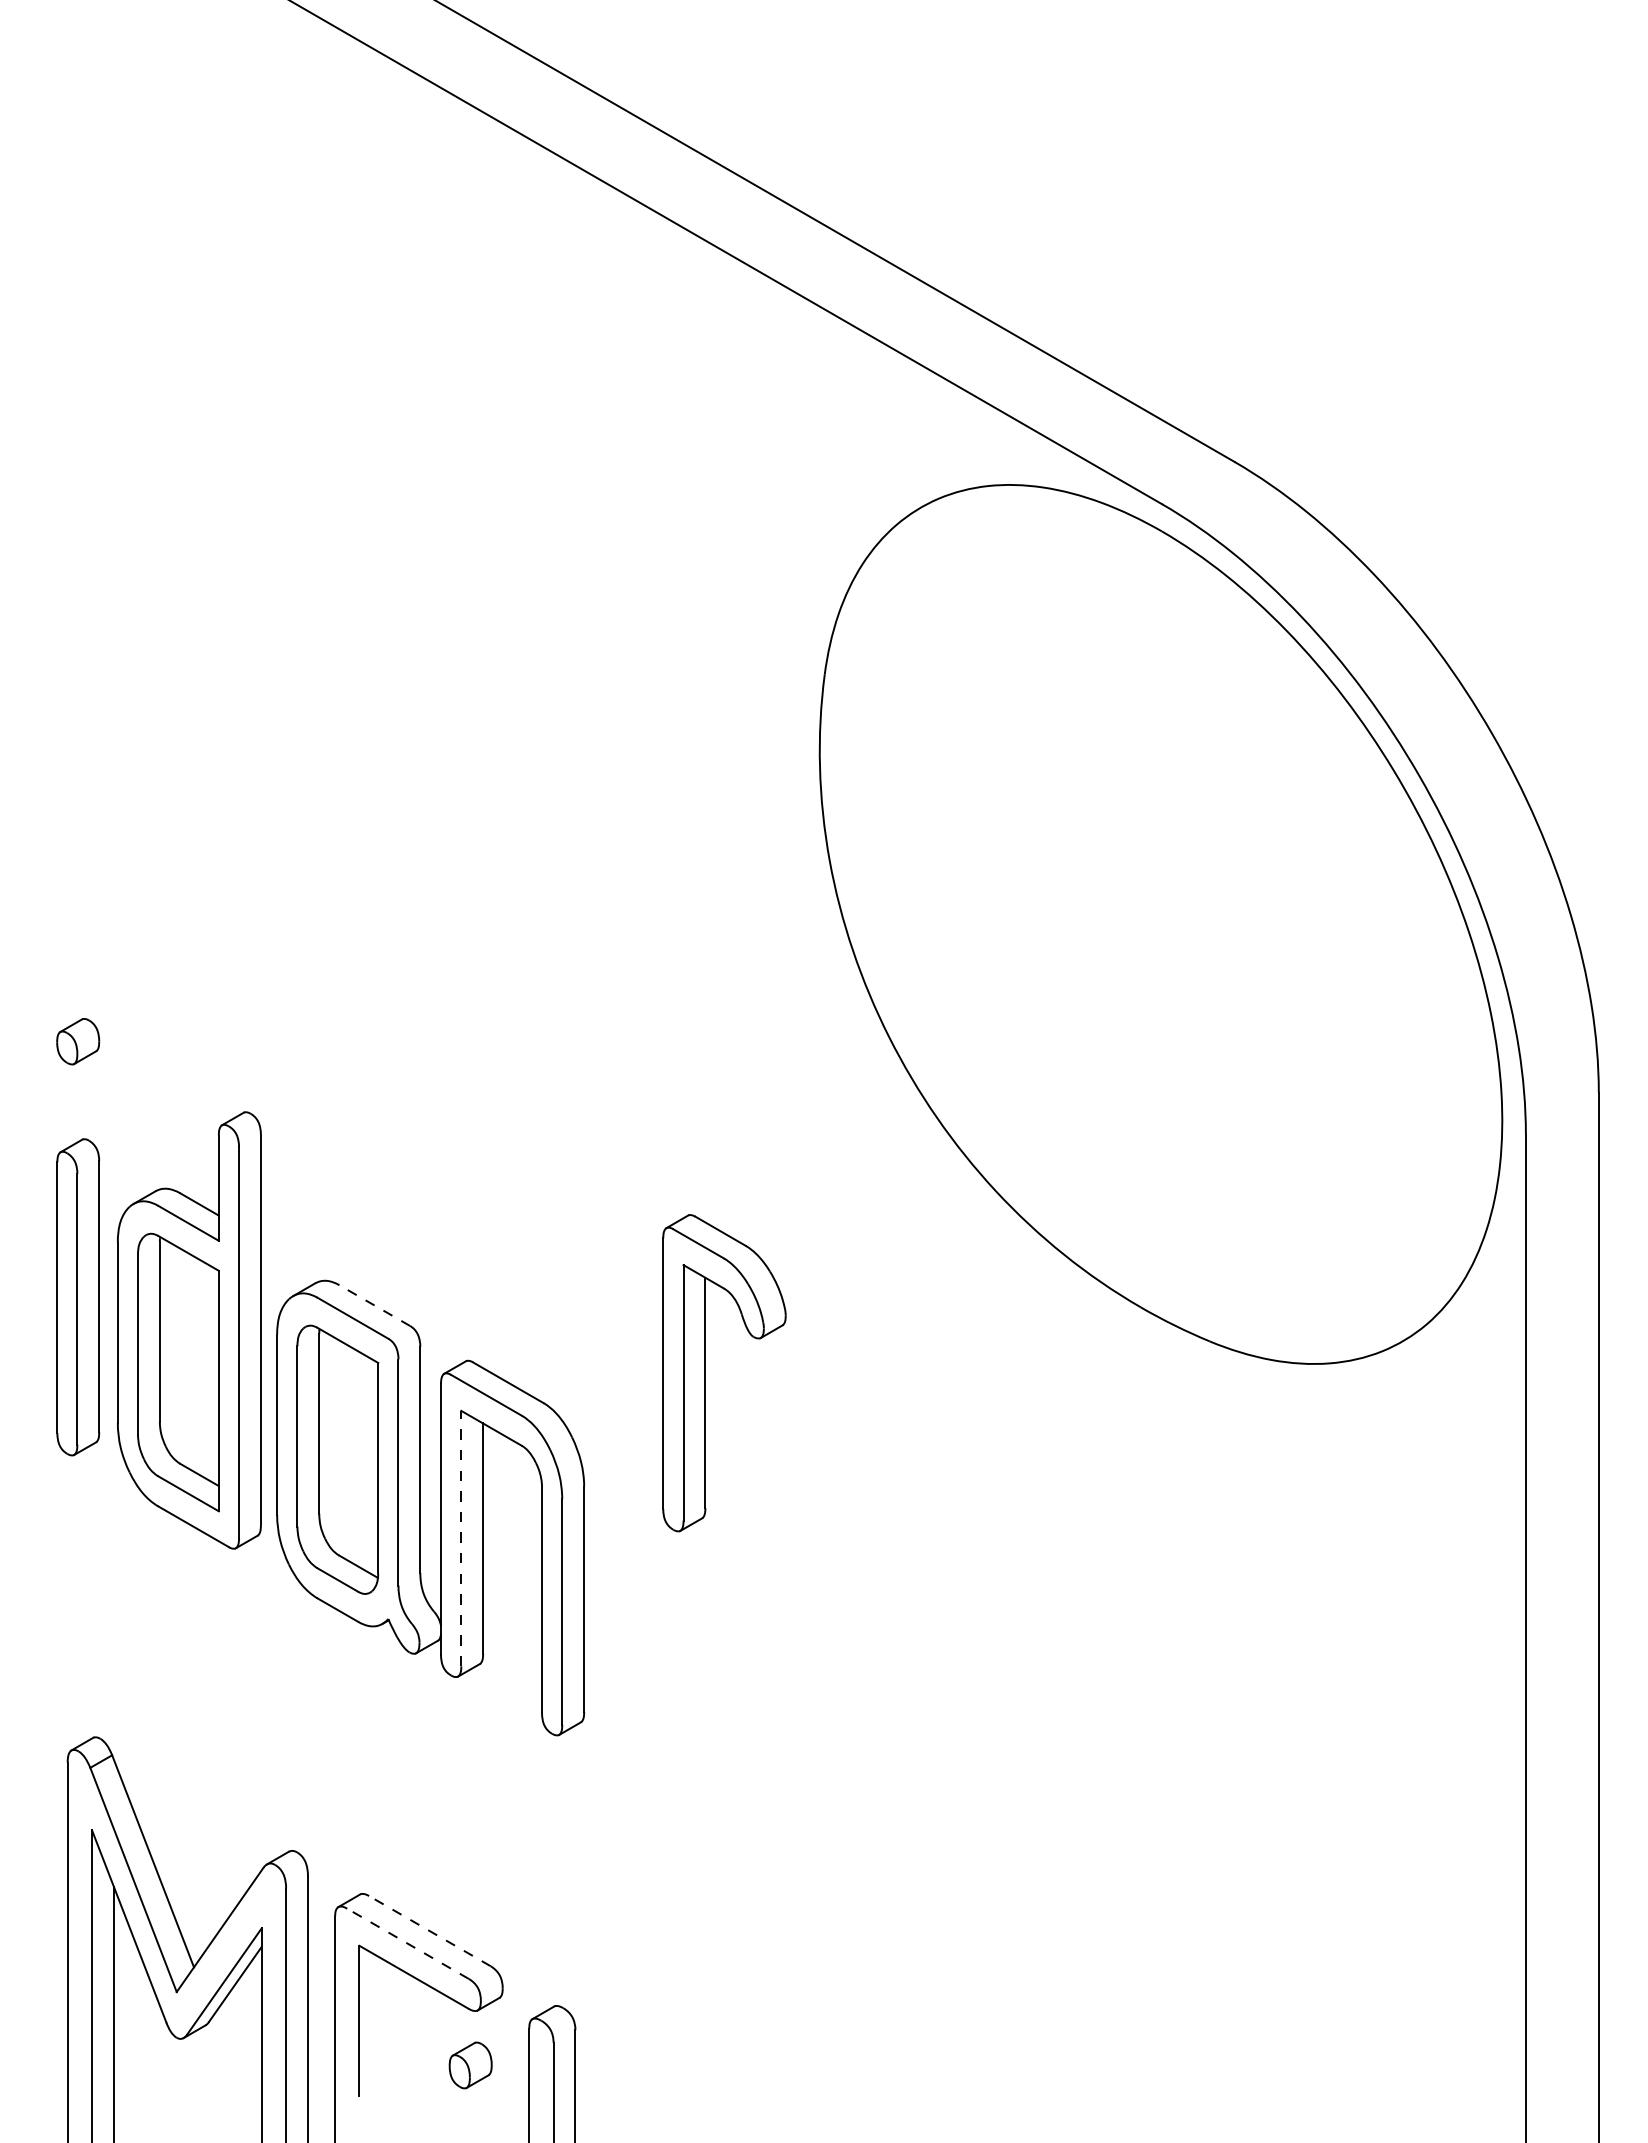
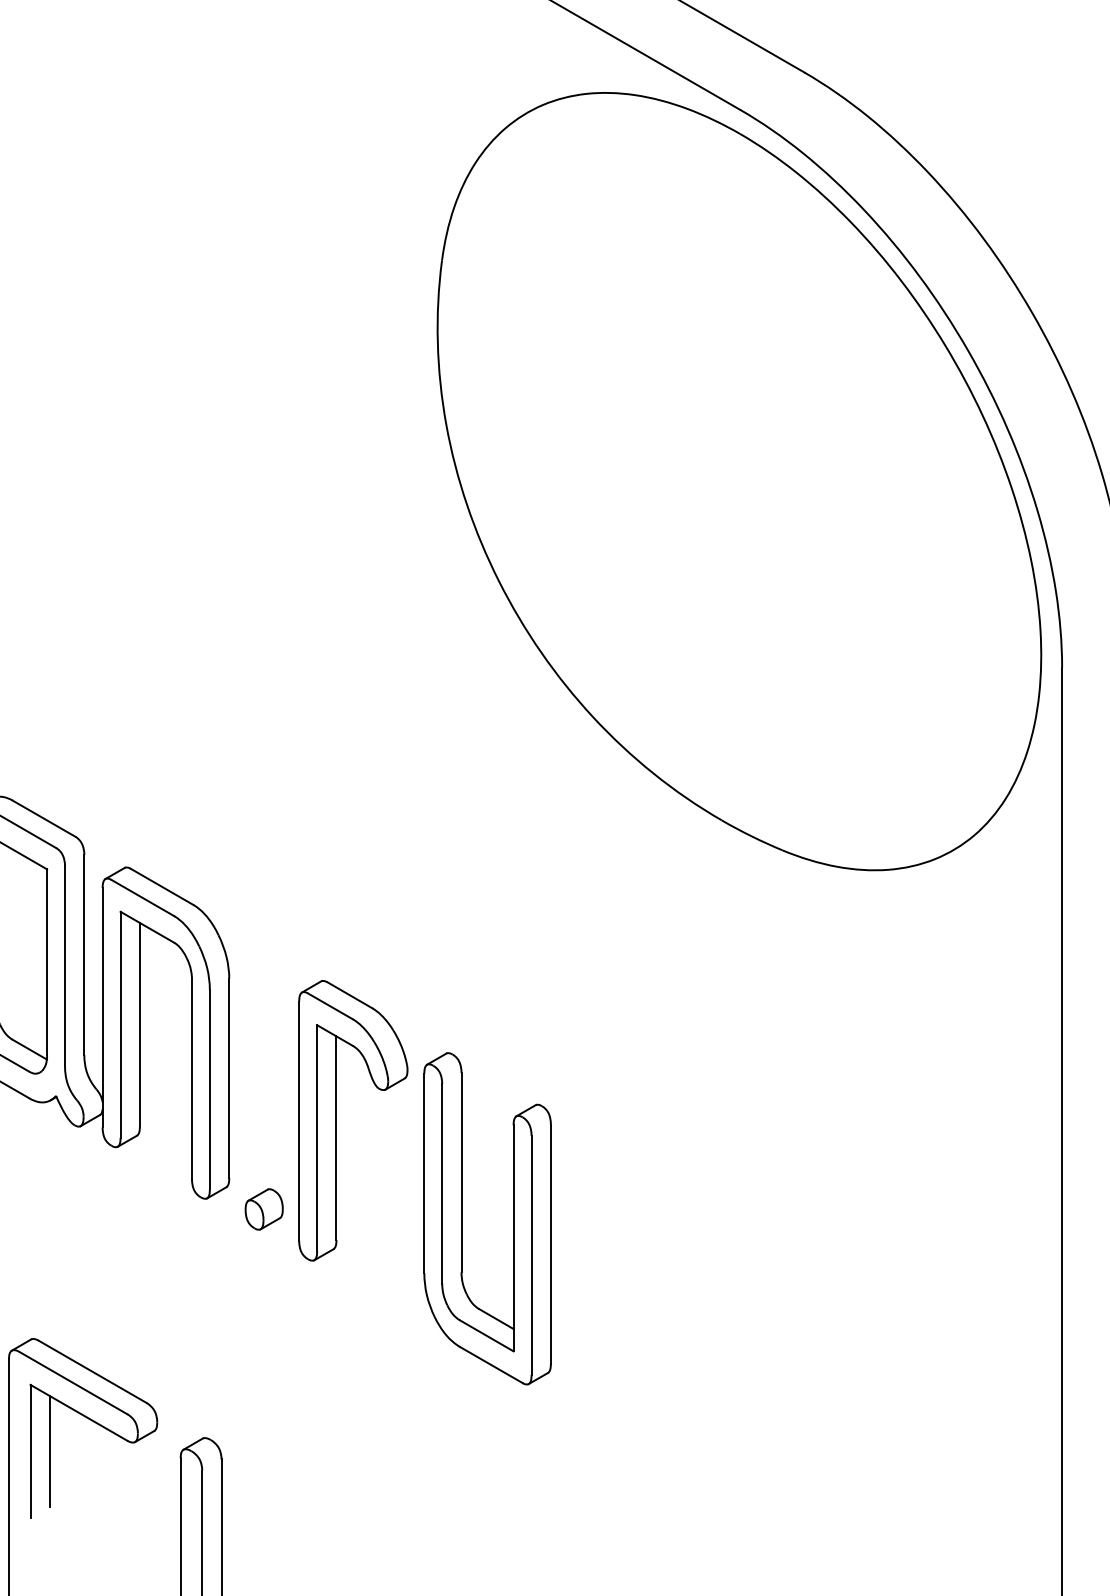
line: (374, 1305) -> (43, 818), dashed -> solid
part: (705, 1373) -> (336, 1121), moved
line: (461, 1538) -> (120, 1024), dashed -> solid
part: (847, 1757) -> (462, 1218), added
line: (429, 1930) -> (92, 1371), dashed -> solid
line: (407, 1943) -> (73, 1382), dashed -> solid
line: (381, 2020) -> (50, 1450), added
part: (470, 2065) -> (264, 1209), moved

